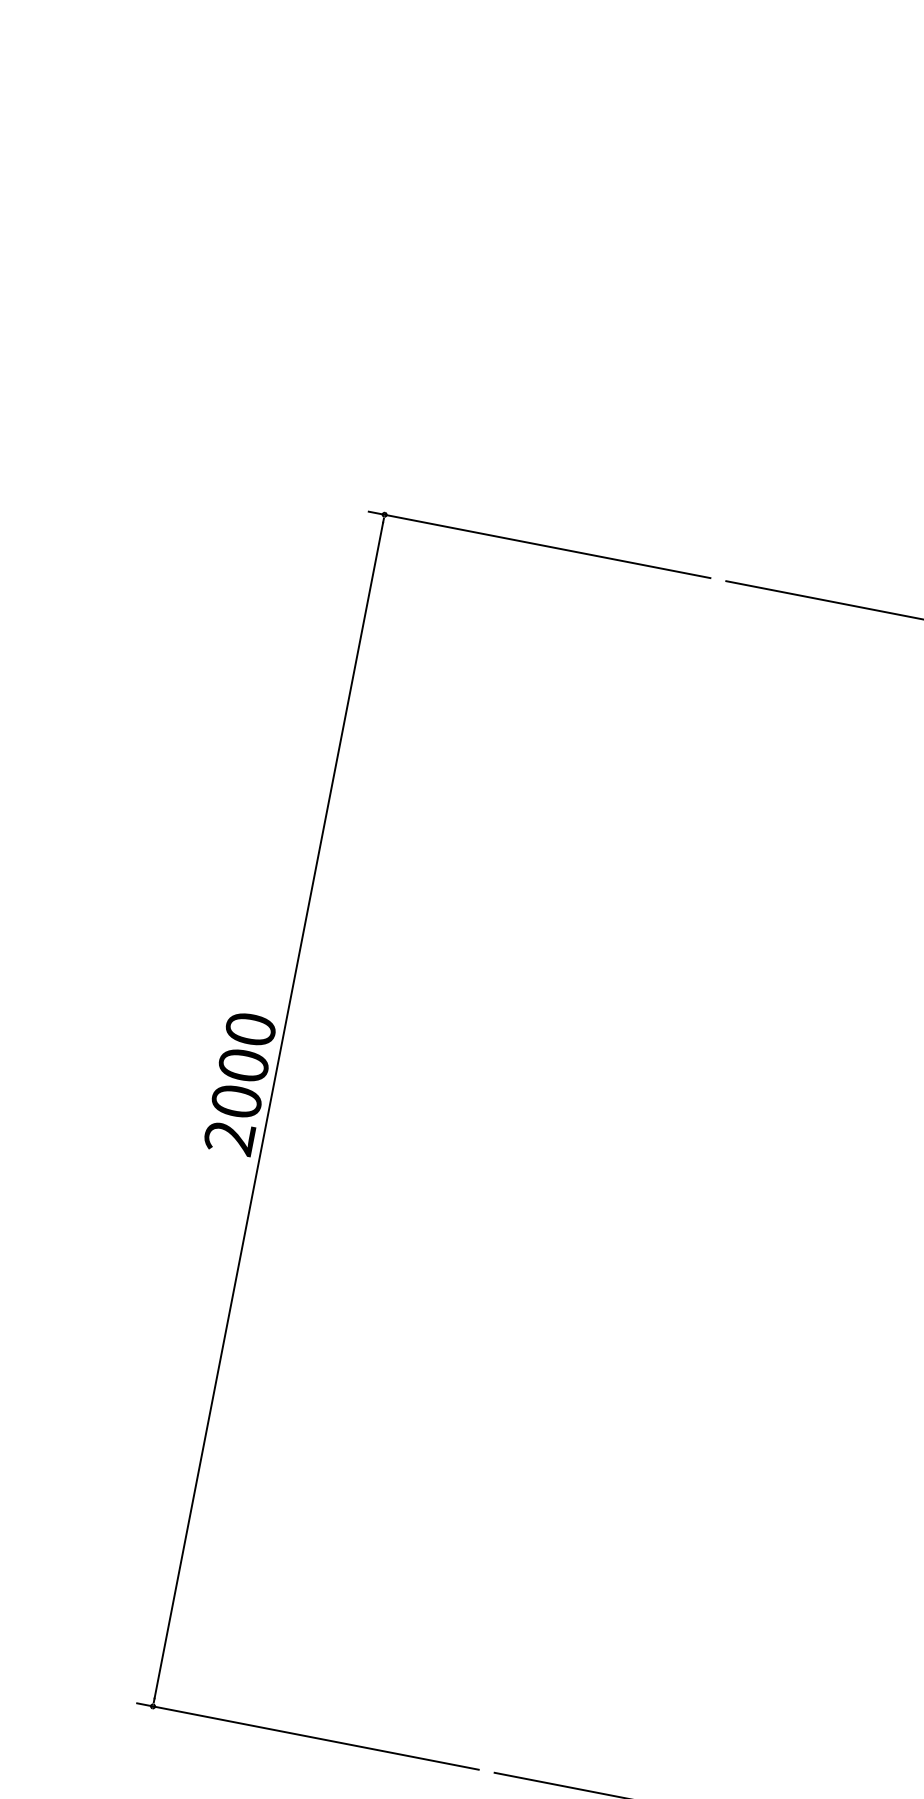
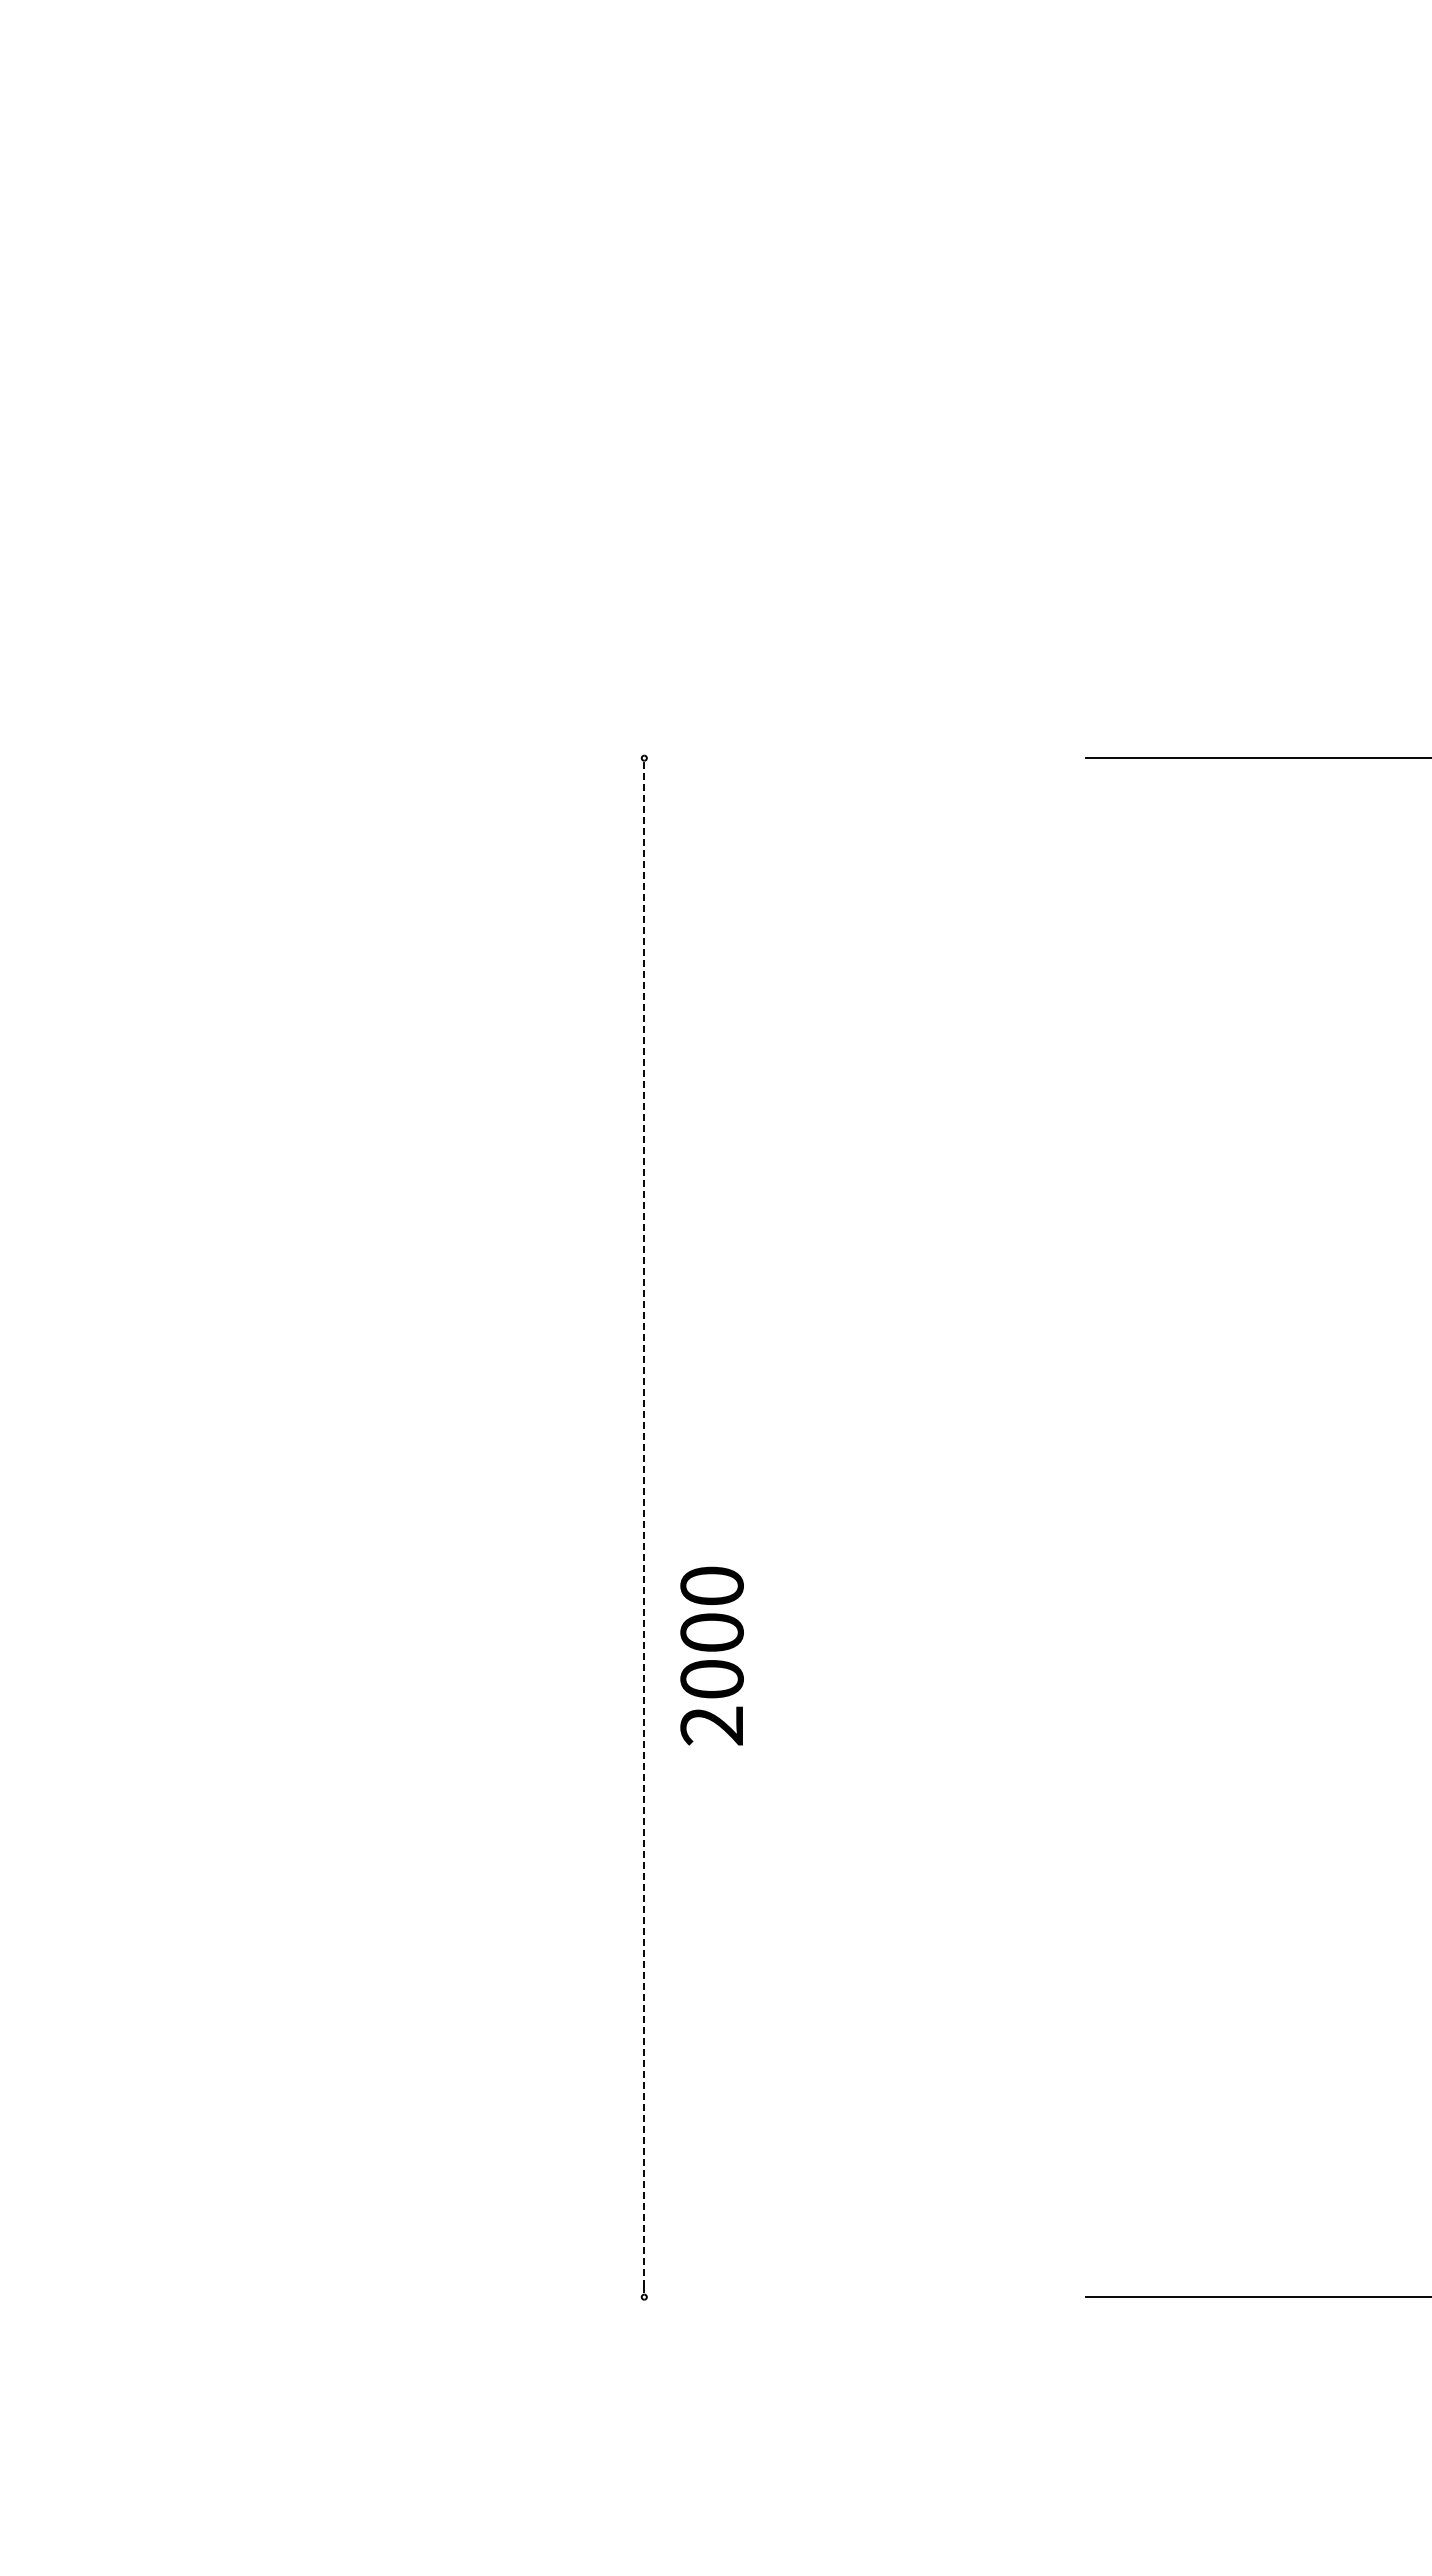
line: (538, 544) -> (843, 758), removed
text: (239, 1083) -> (711, 1655), moved
line: (269, 1110) -> (644, 1527), solid -> dashed
line: (307, 1736) -> (843, 2297), removed

